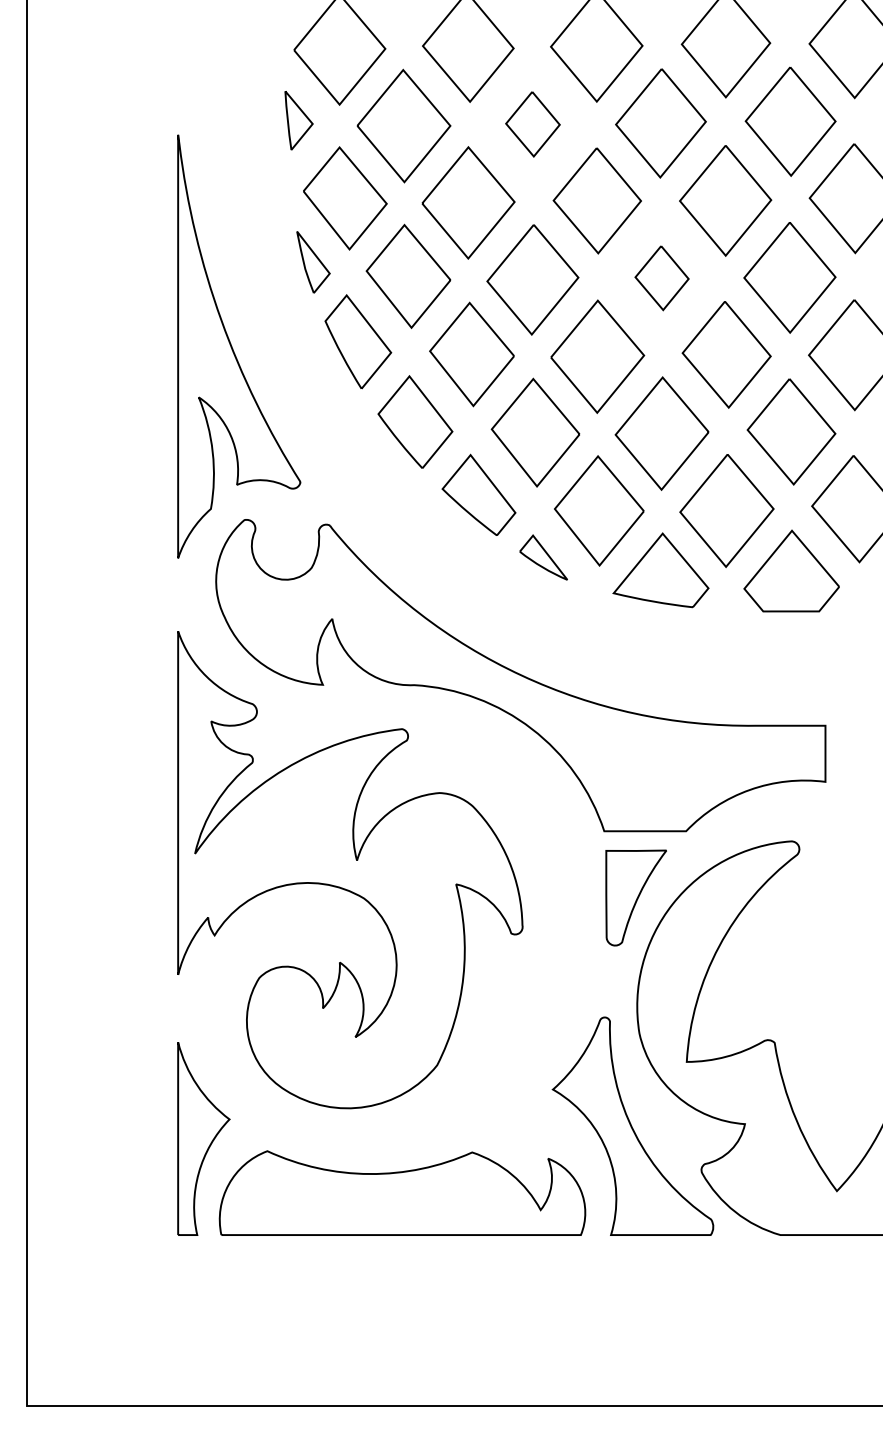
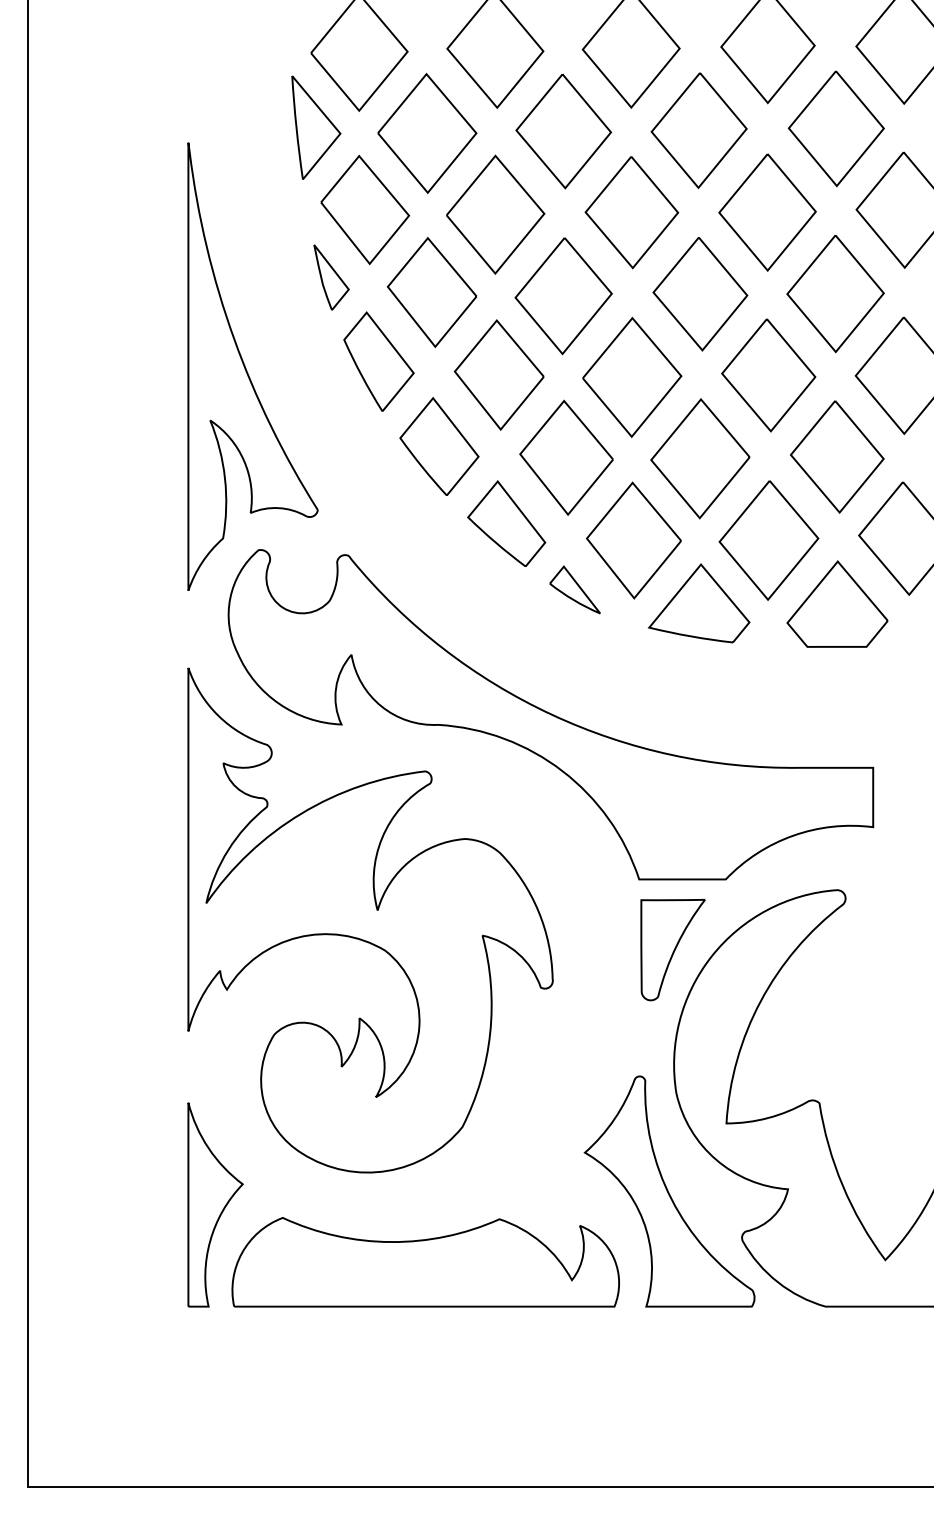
part: (298, 120) -> (315, 127), size x1.67
part: (532, 124) -> (563, 131), size x1.67
part: (661, 278) -> (699, 294), size x1.67

